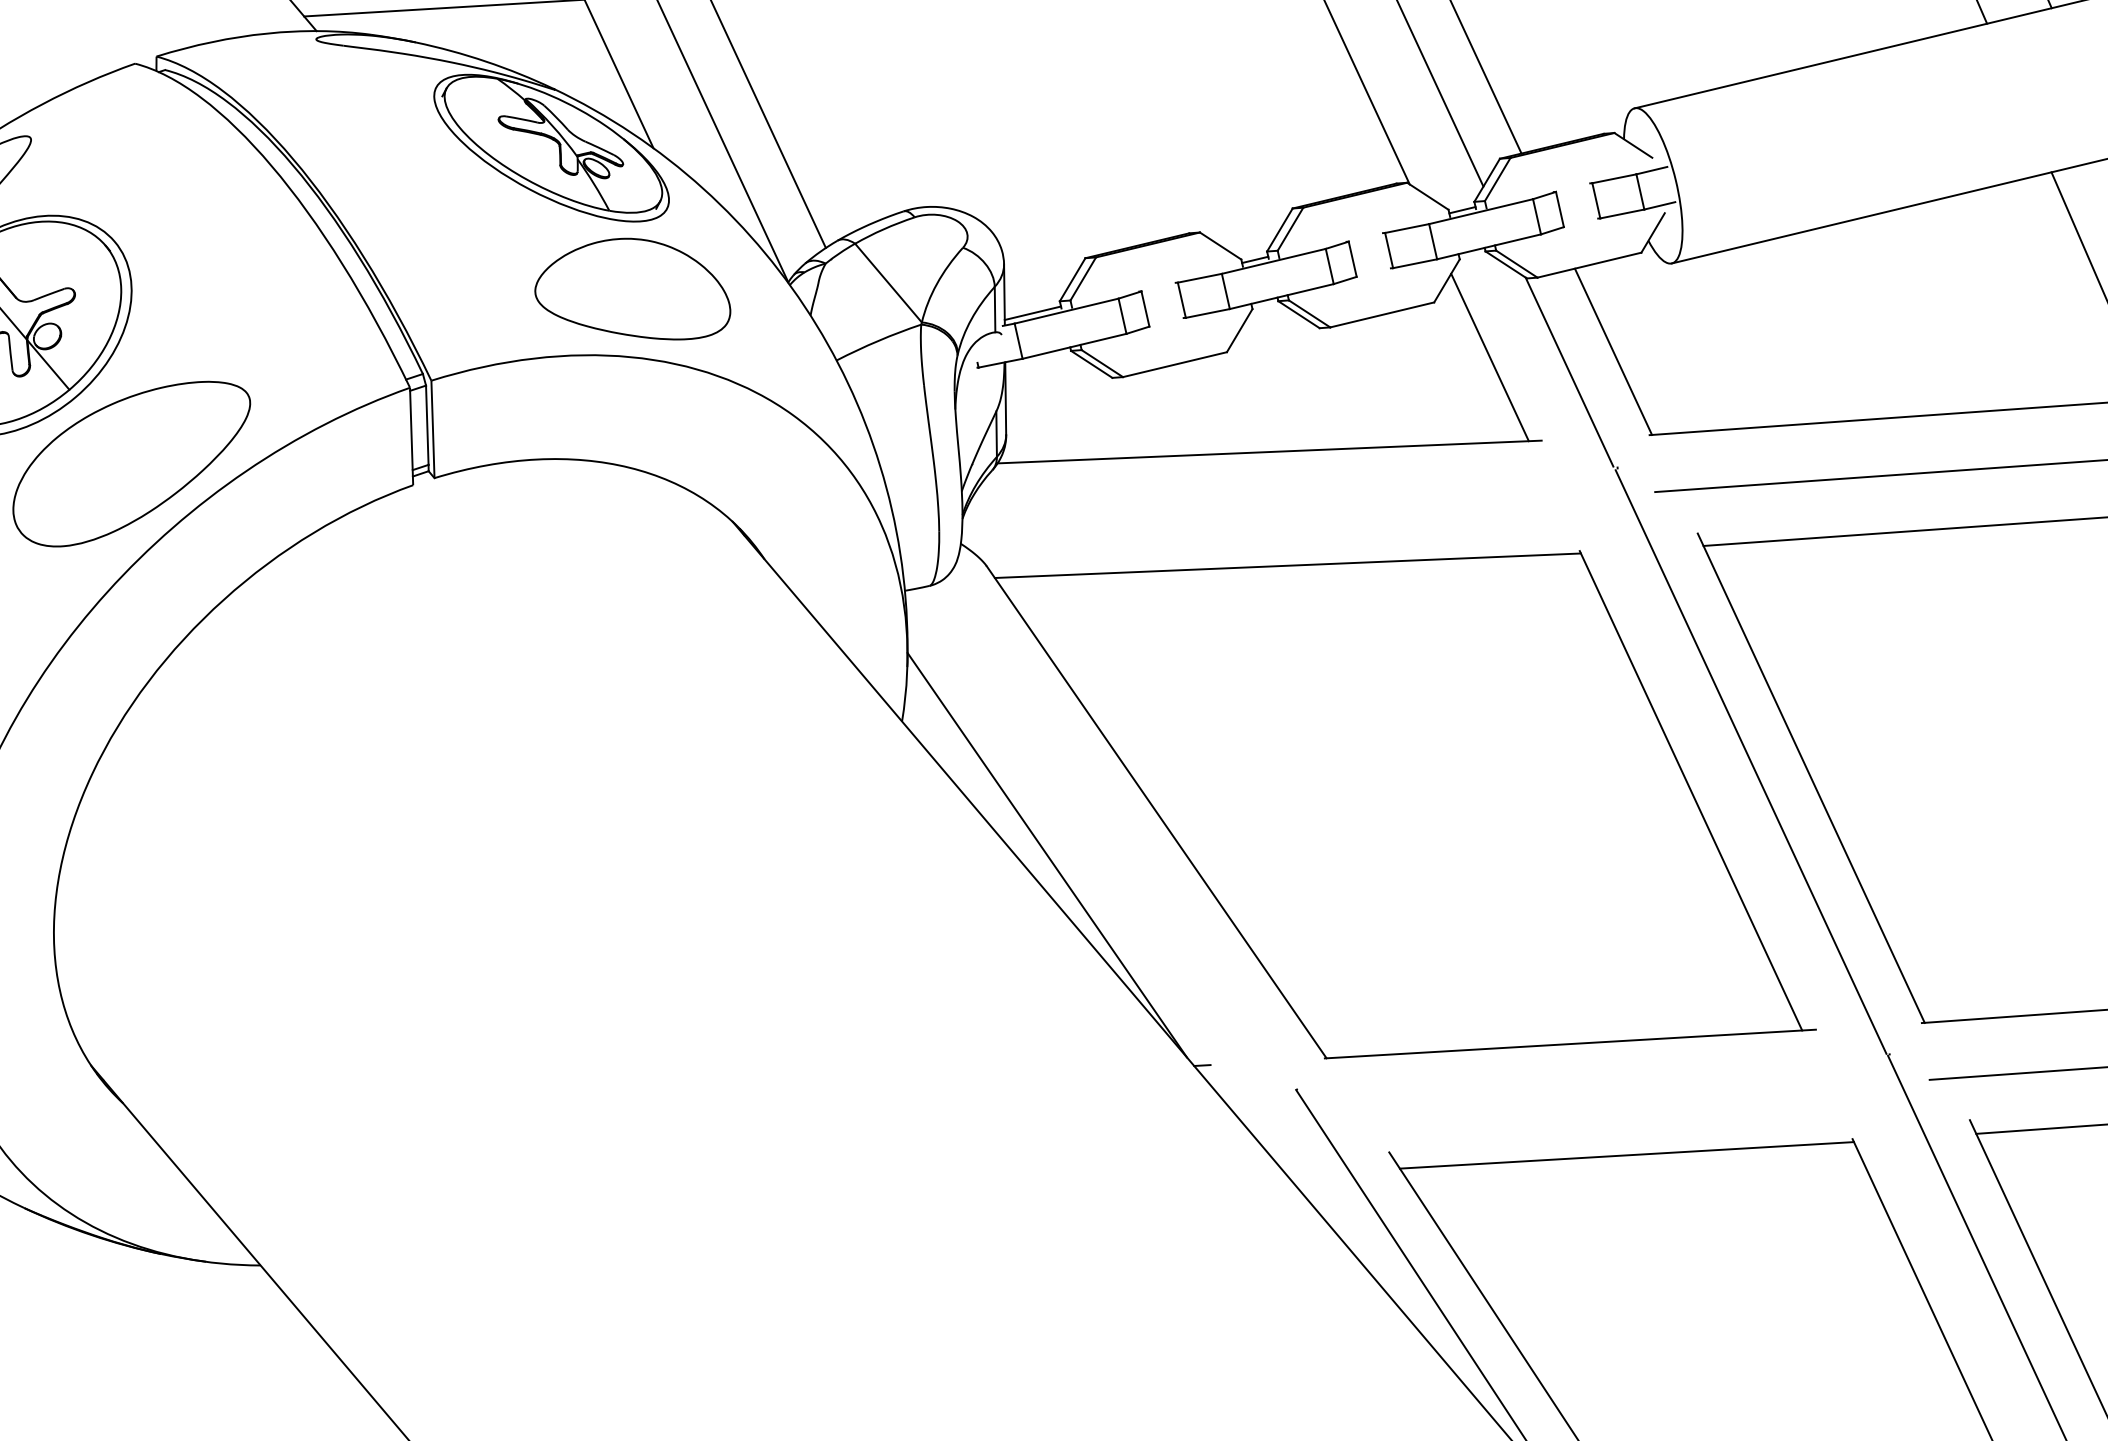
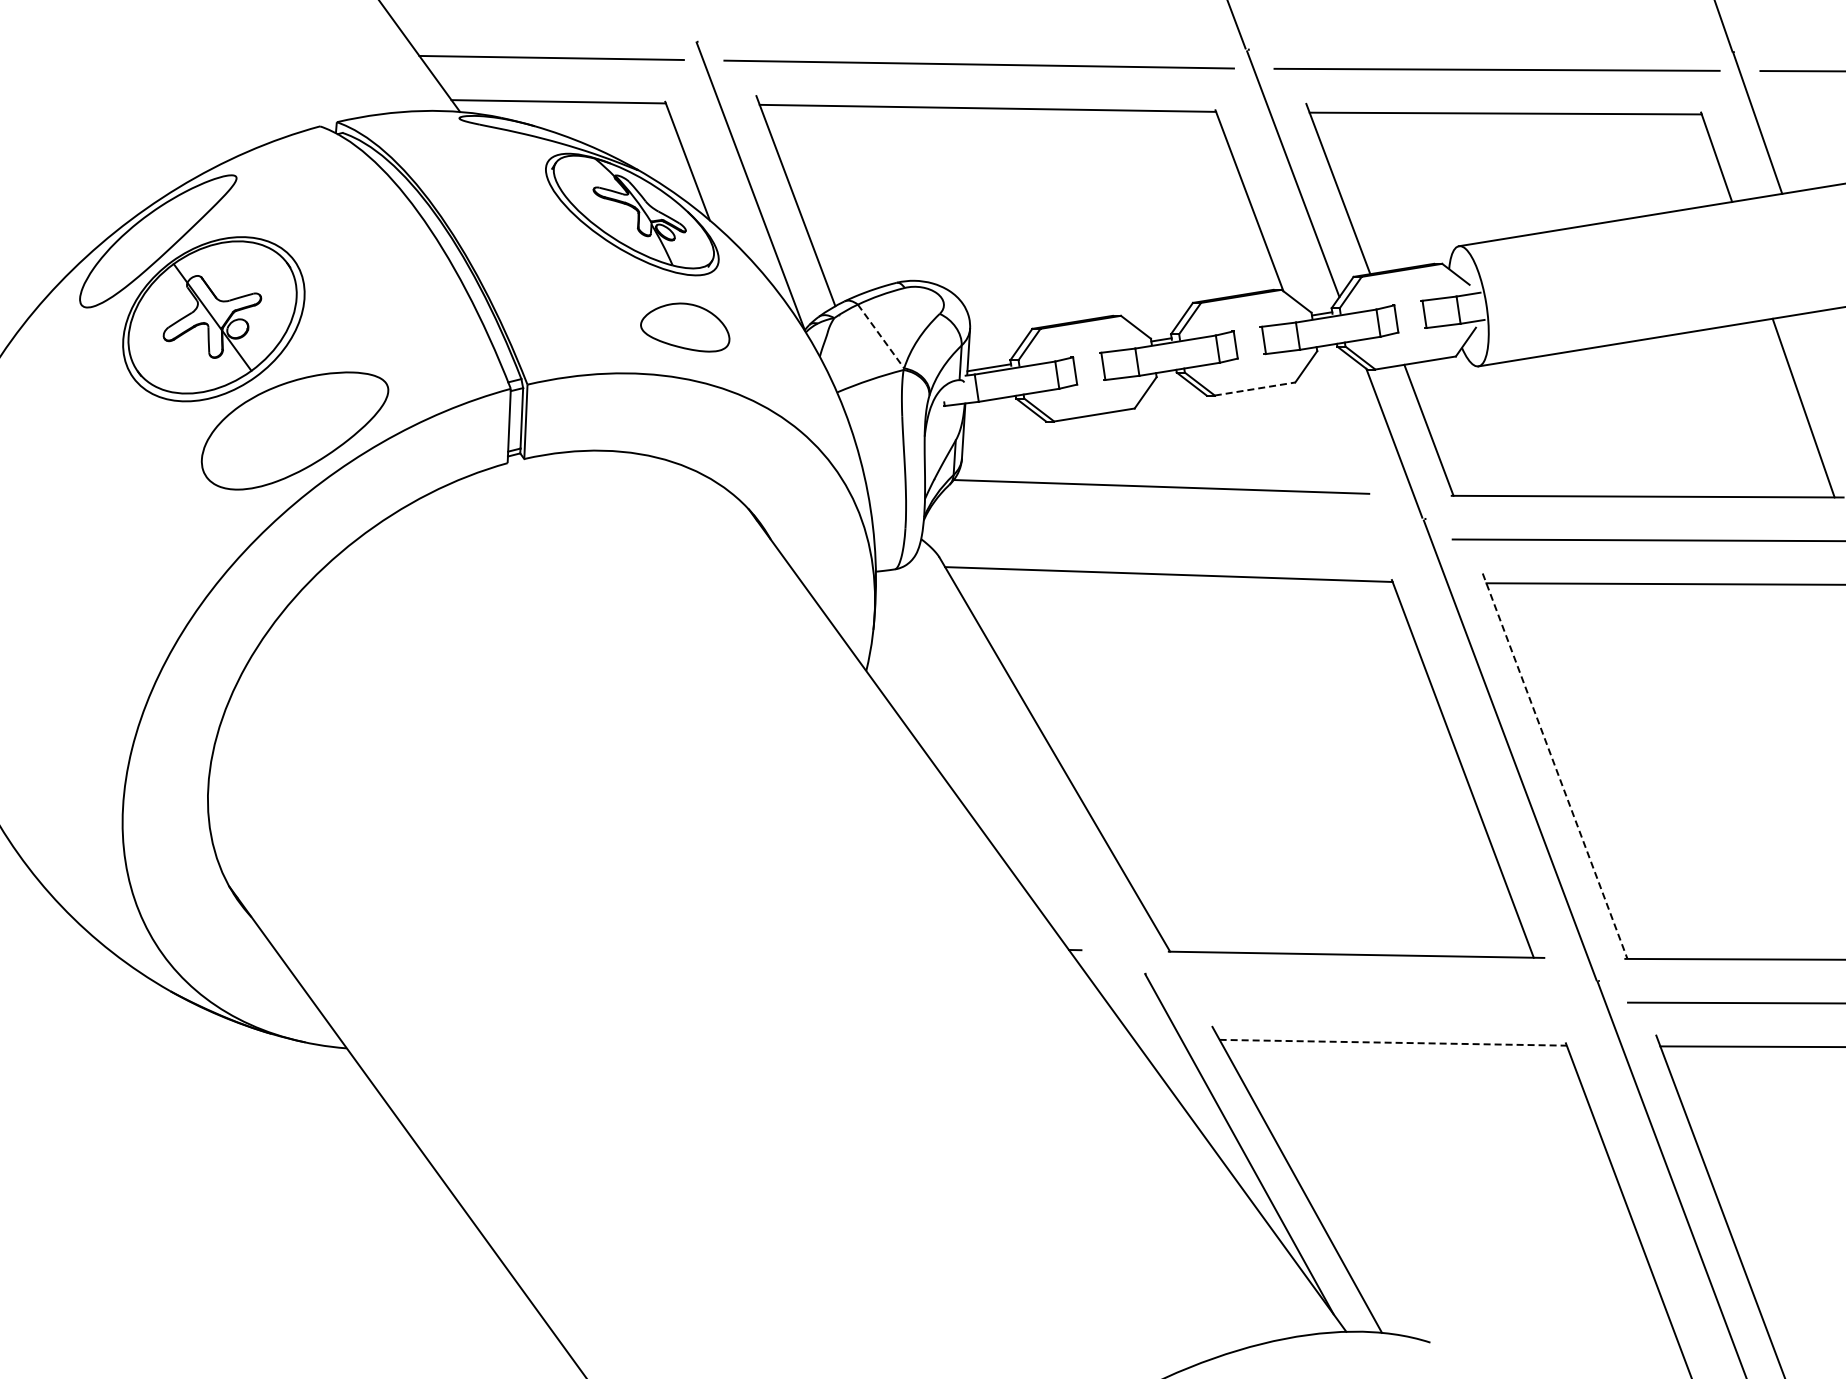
line: (889, 283) -> (881, 336), solid -> dashed
part: (630, 290) -> (684, 327), size x0.6
line: (1382, 315) -> (1255, 389), solid -> dashed
line: (1489, 357) -> (1334, 427), removed
line: (1811, 778) -> (1555, 766), solid -> dashed
line: (1046, 855) -> (968, 781), removed
line: (1627, 1154) -> (1393, 1042), solid -> dashed

